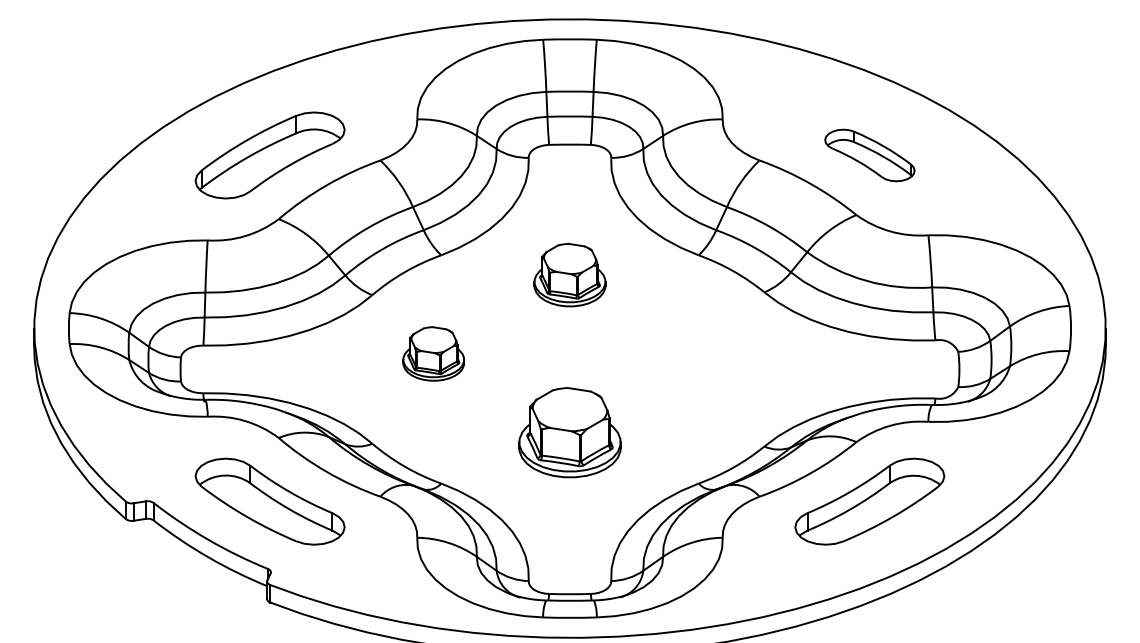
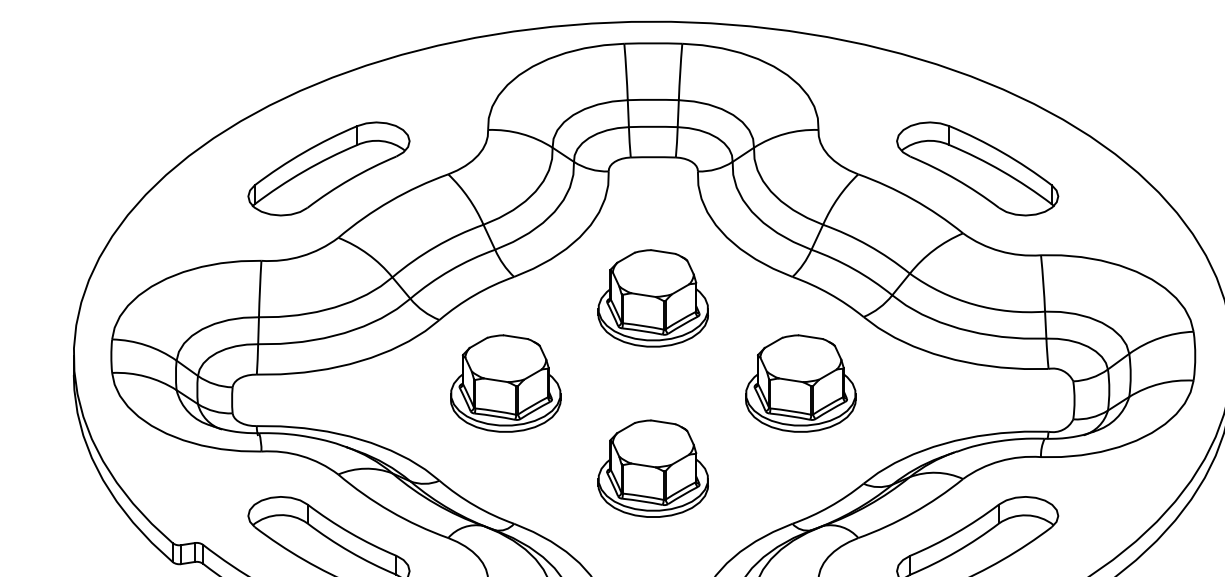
part: (869, 155) -> (977, 168), size x1.67
part: (569, 274) -> (652, 297), size x1.43
part: (433, 353) -> (505, 383), size x1.67
part: (705, 353) -> (799, 383), added

